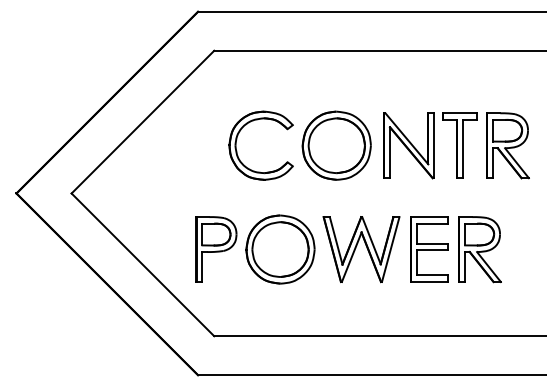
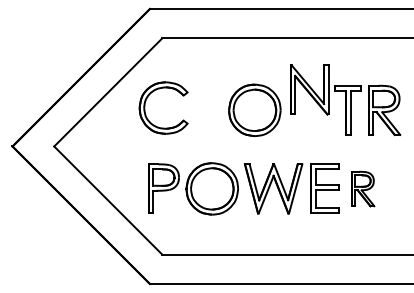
part: (237, 139) -> (145, 103), moved
part: (408, 145) -> (309, 89), moved
part: (479, 249) -> (362, 188), size x0.7

